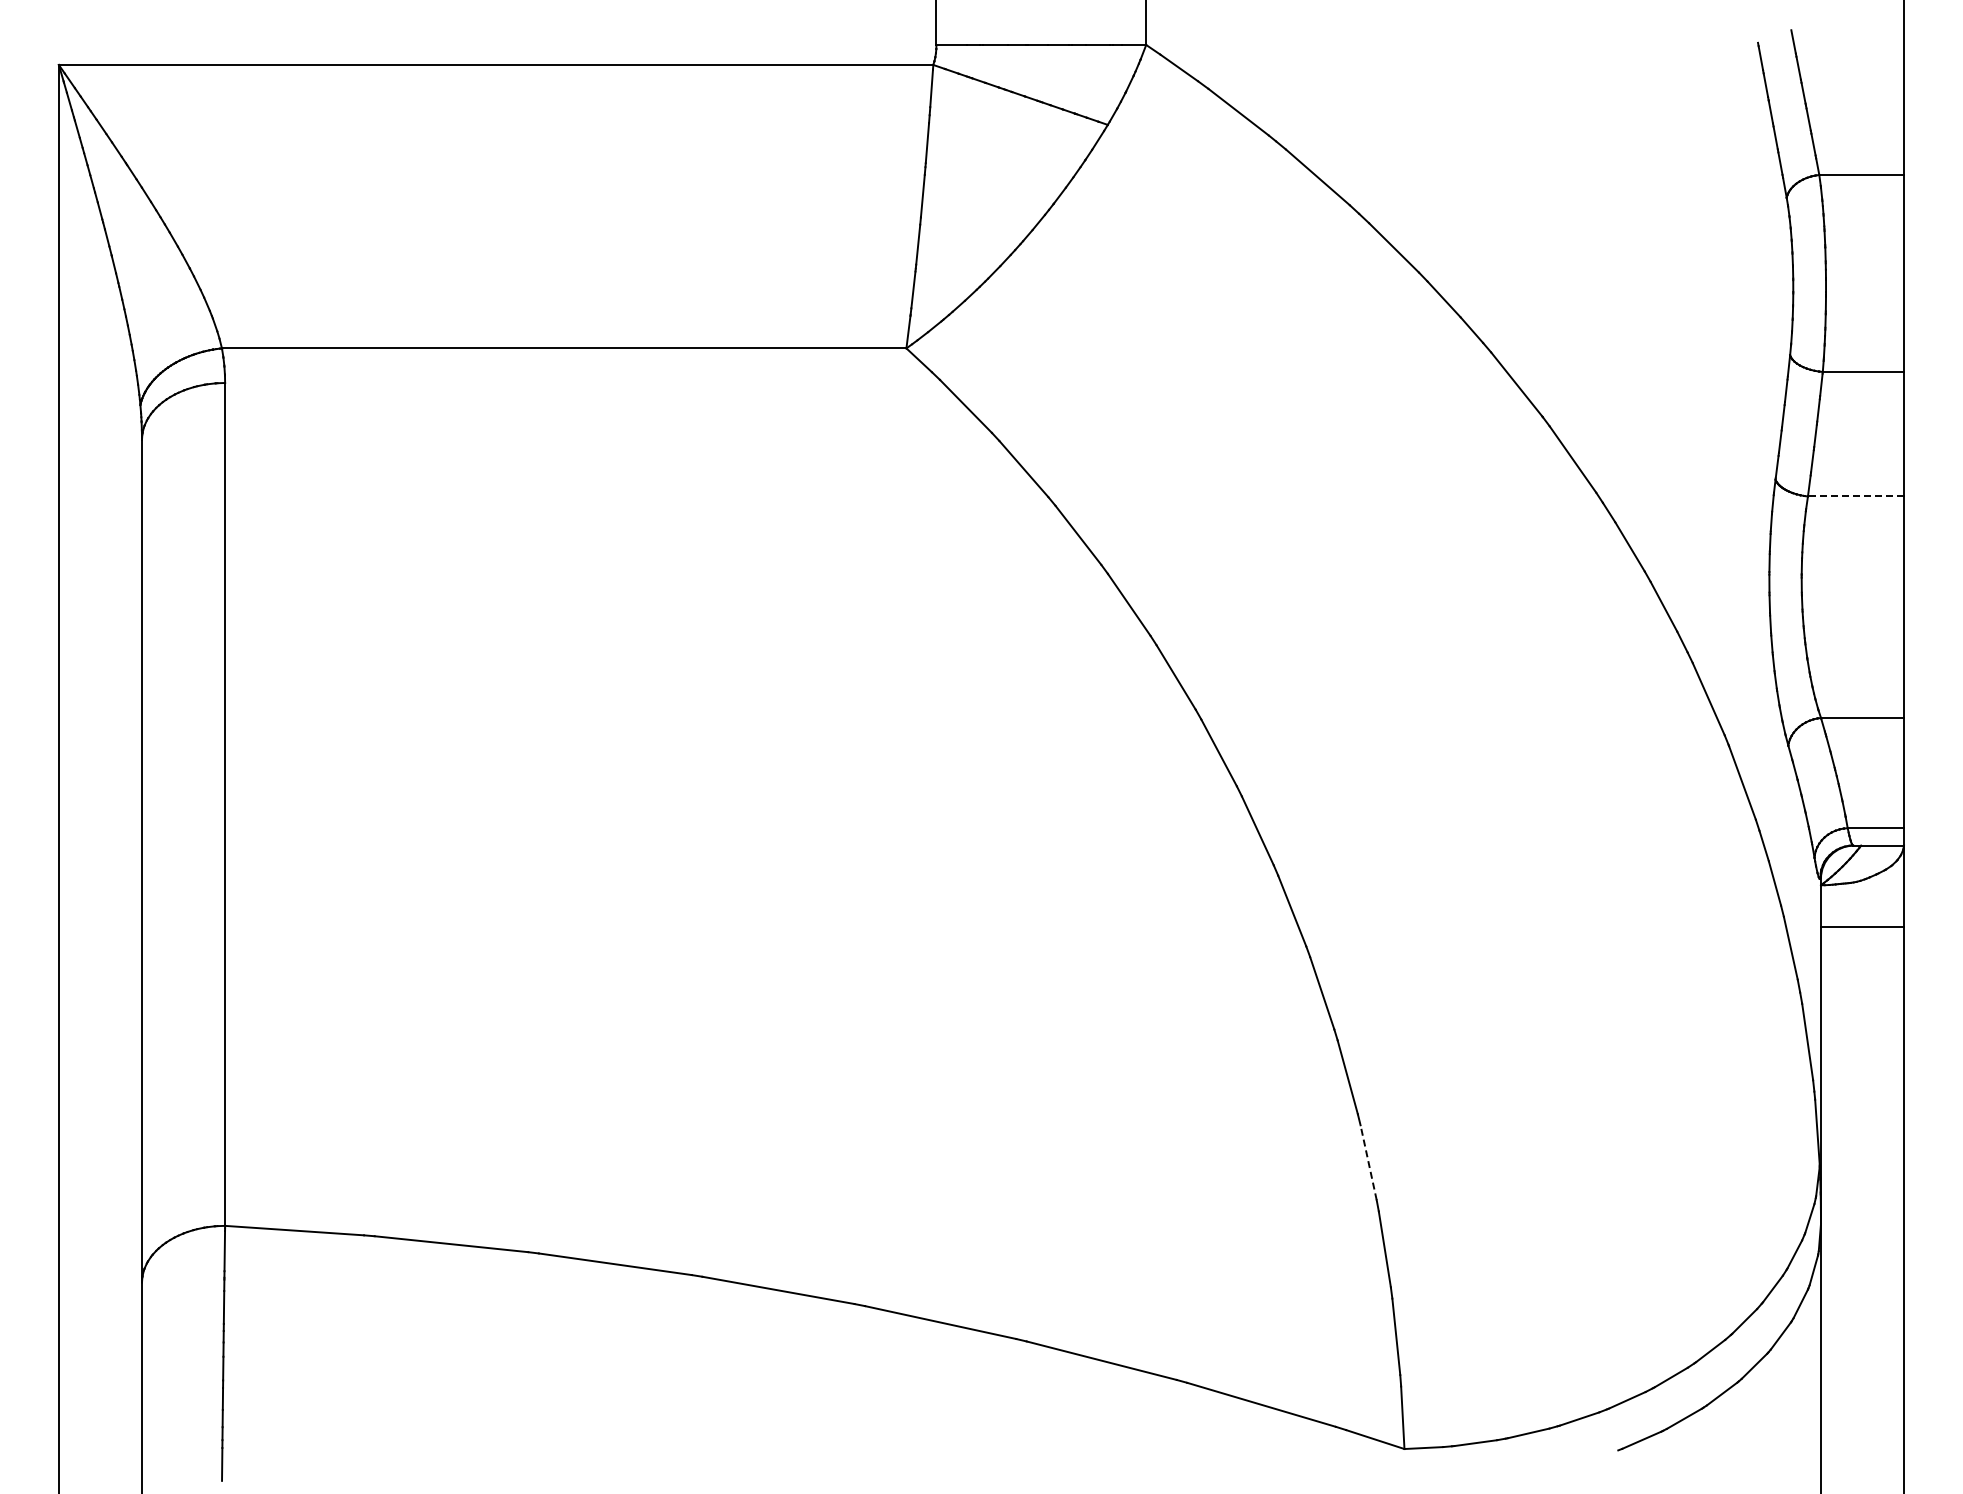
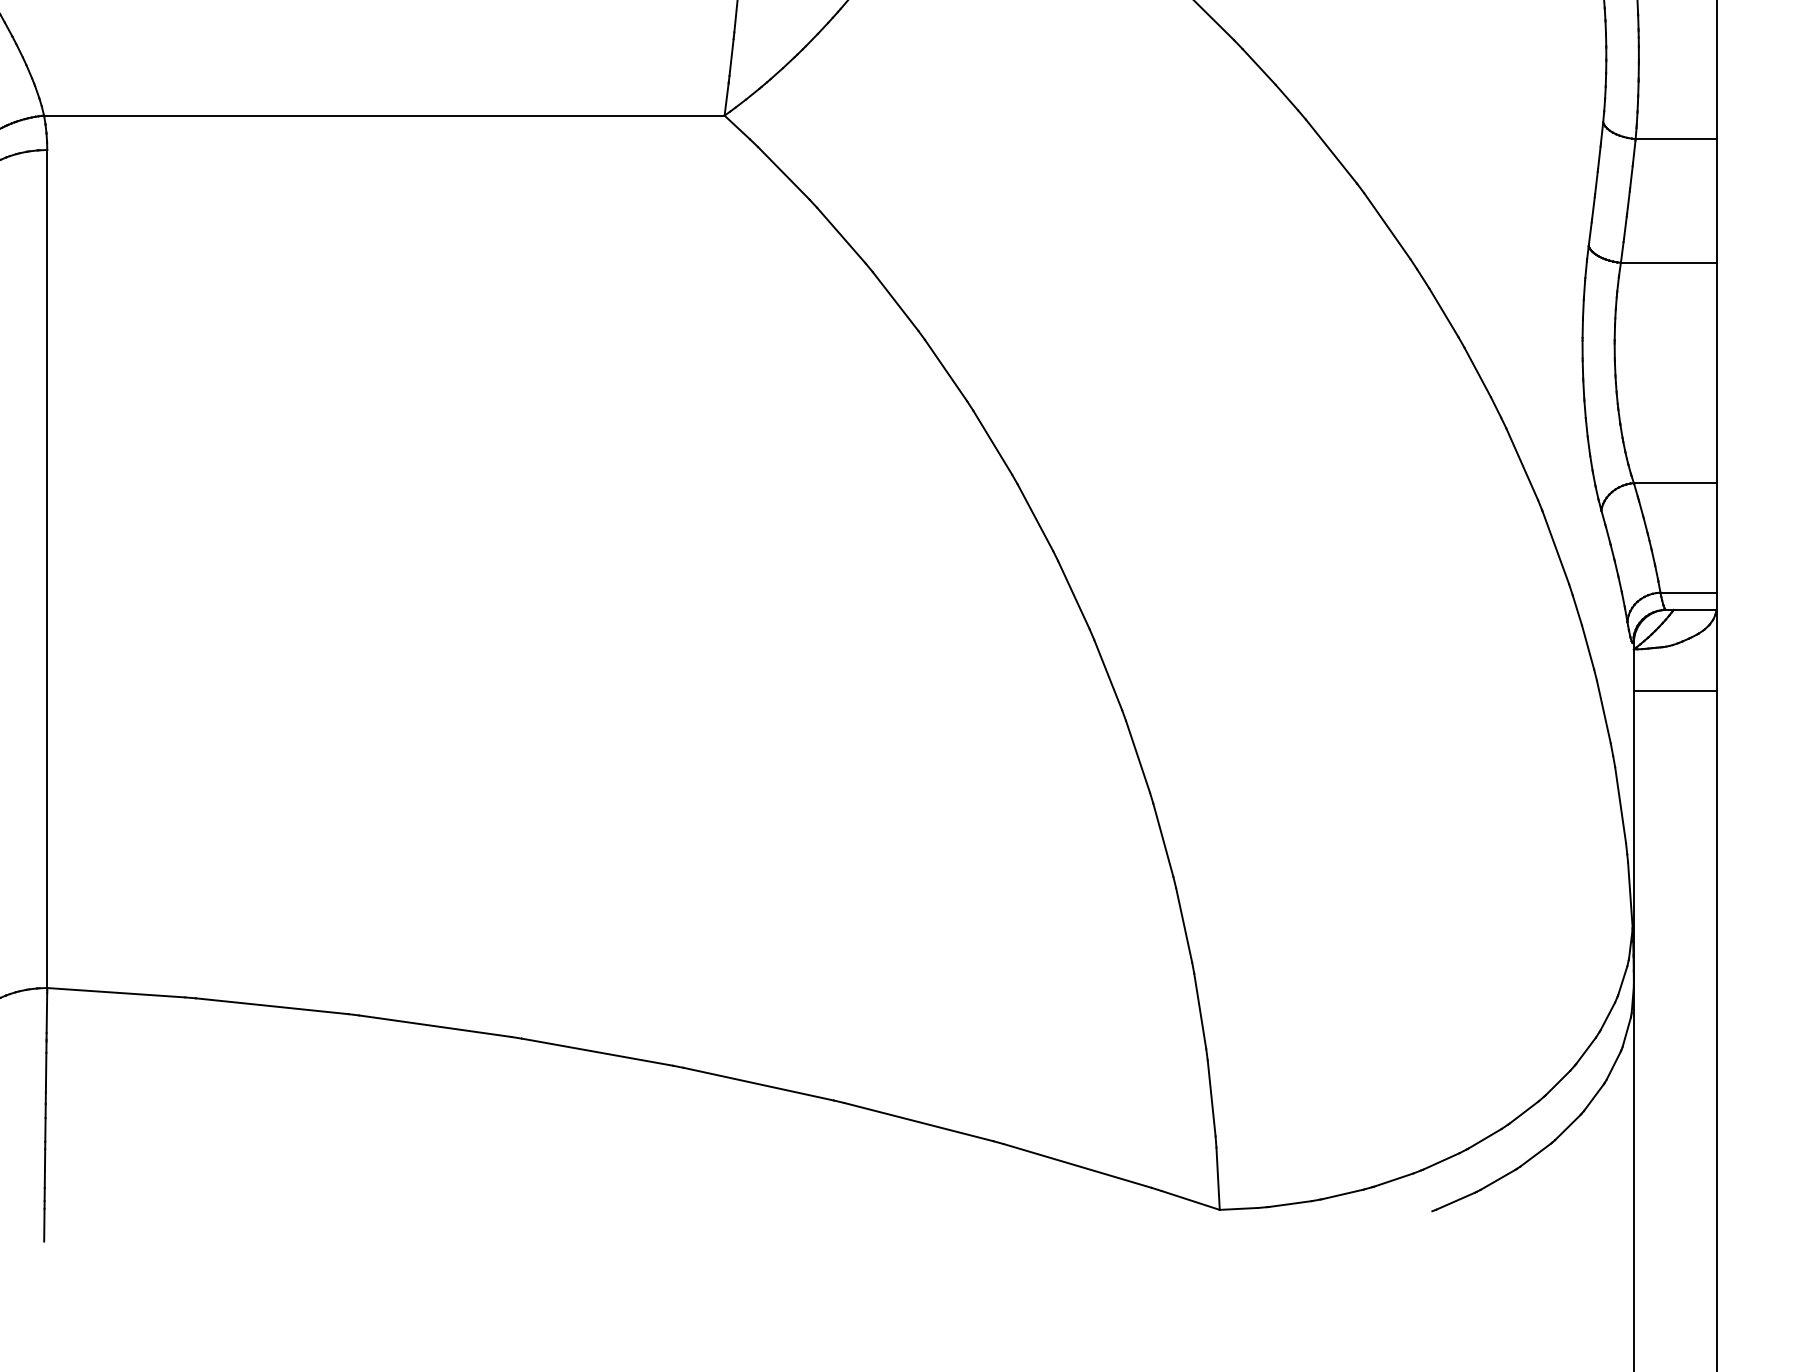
line: (1855, 496) -> (1668, 262), dashed -> solid
line: (1368, 1162) -> (1184, 925), dashed -> solid

